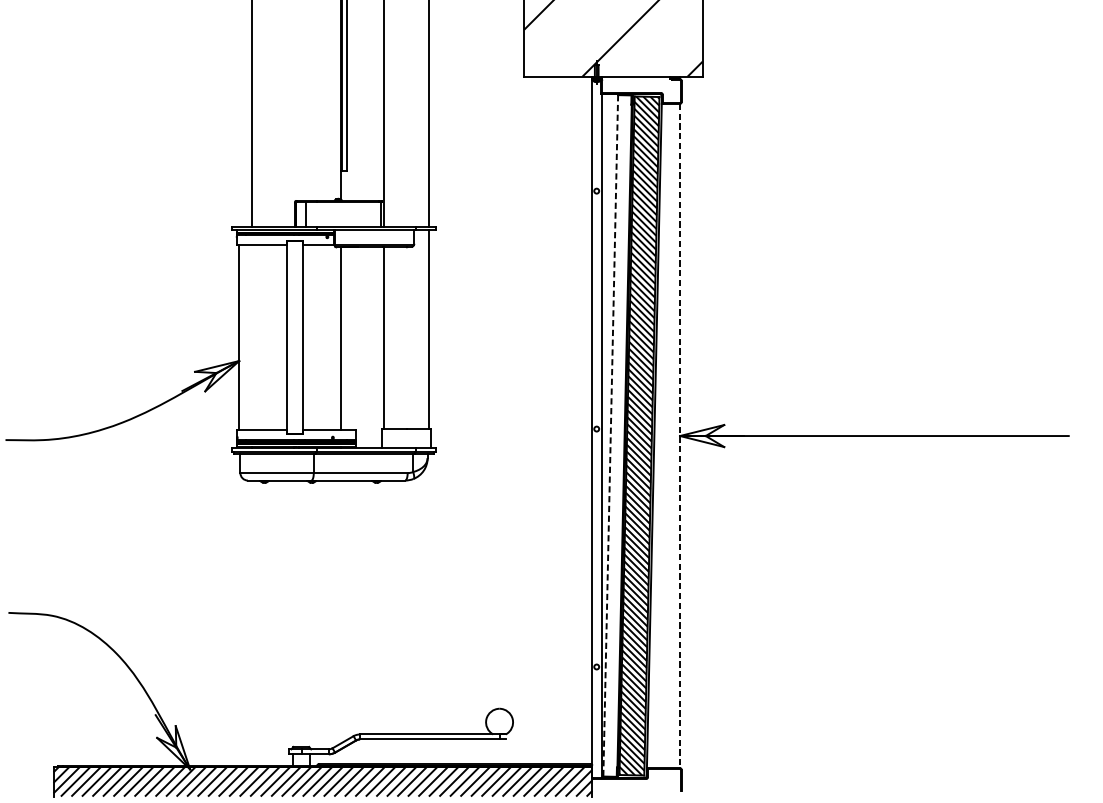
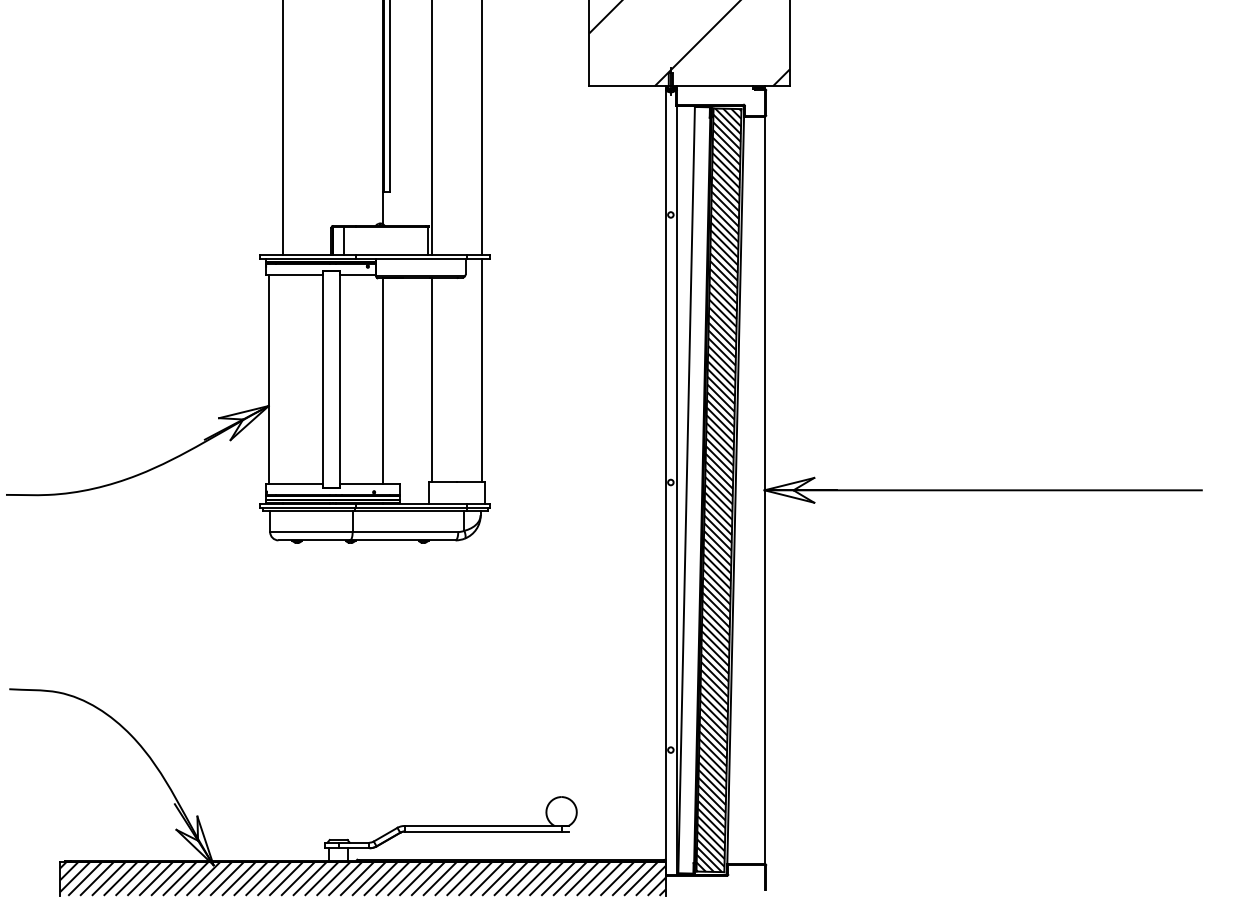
line: (610, 436) -> (686, 490), dashed -> solid
line: (679, 436) -> (764, 490), dashed -> solid

